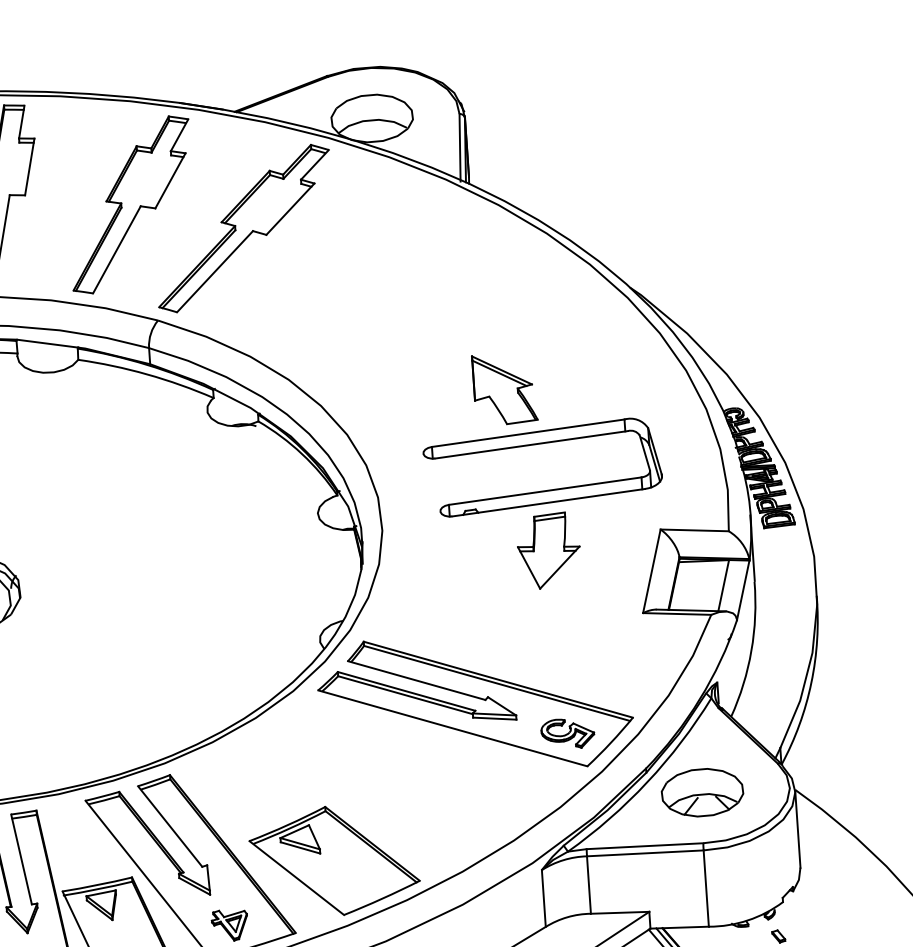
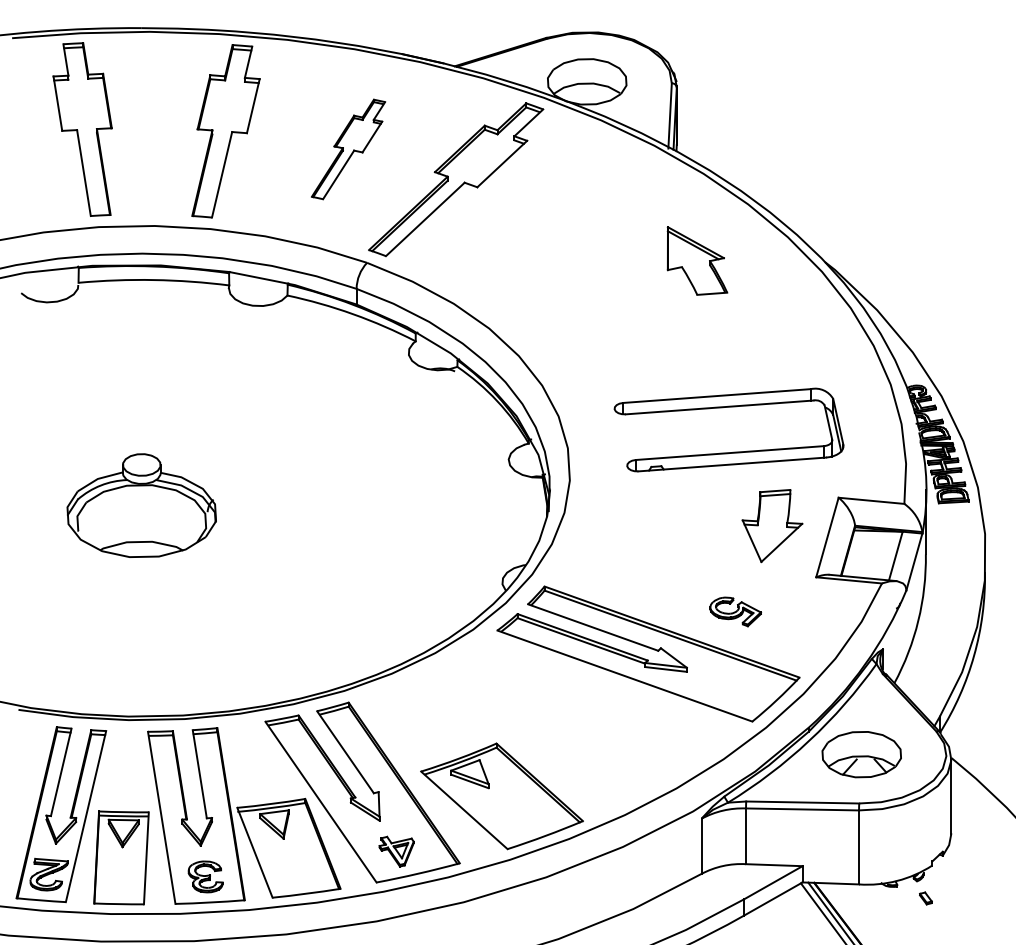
part: (130, 205) -> (348, 149), size x0.6
part: (504, 388) -> (697, 260), moved
part: (549, 551) -> (772, 526), moved
part: (567, 733) -> (735, 611), moved

